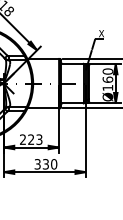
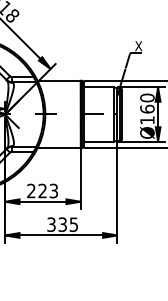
text: (54, 164) -> (74, 224), 330 -> 335

